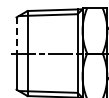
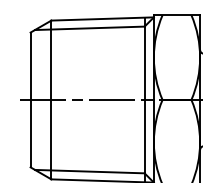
line: (16, 35) -> (30, 66), dashed -> solid

